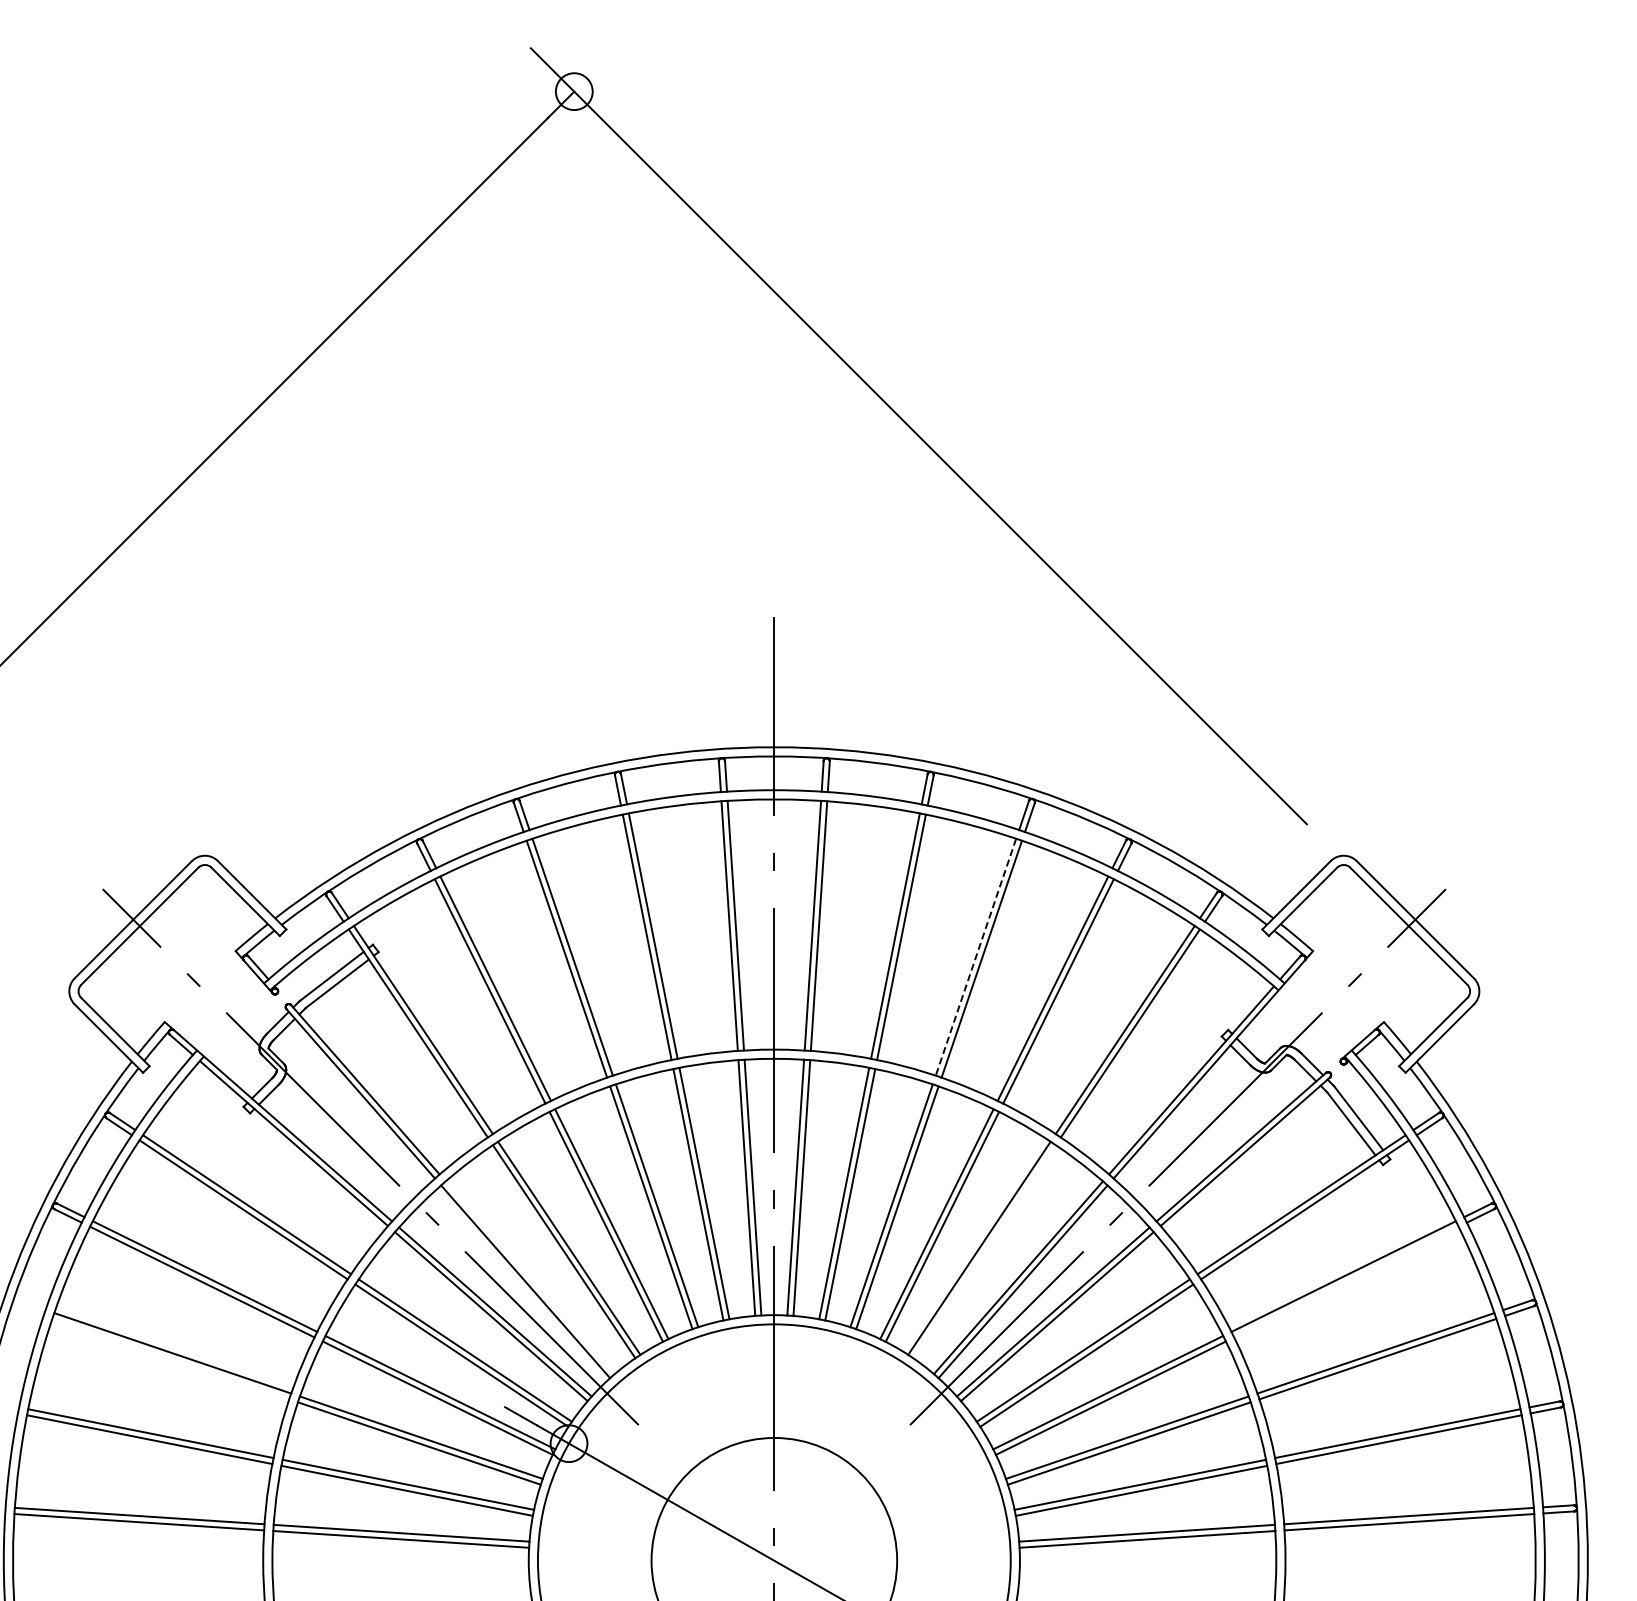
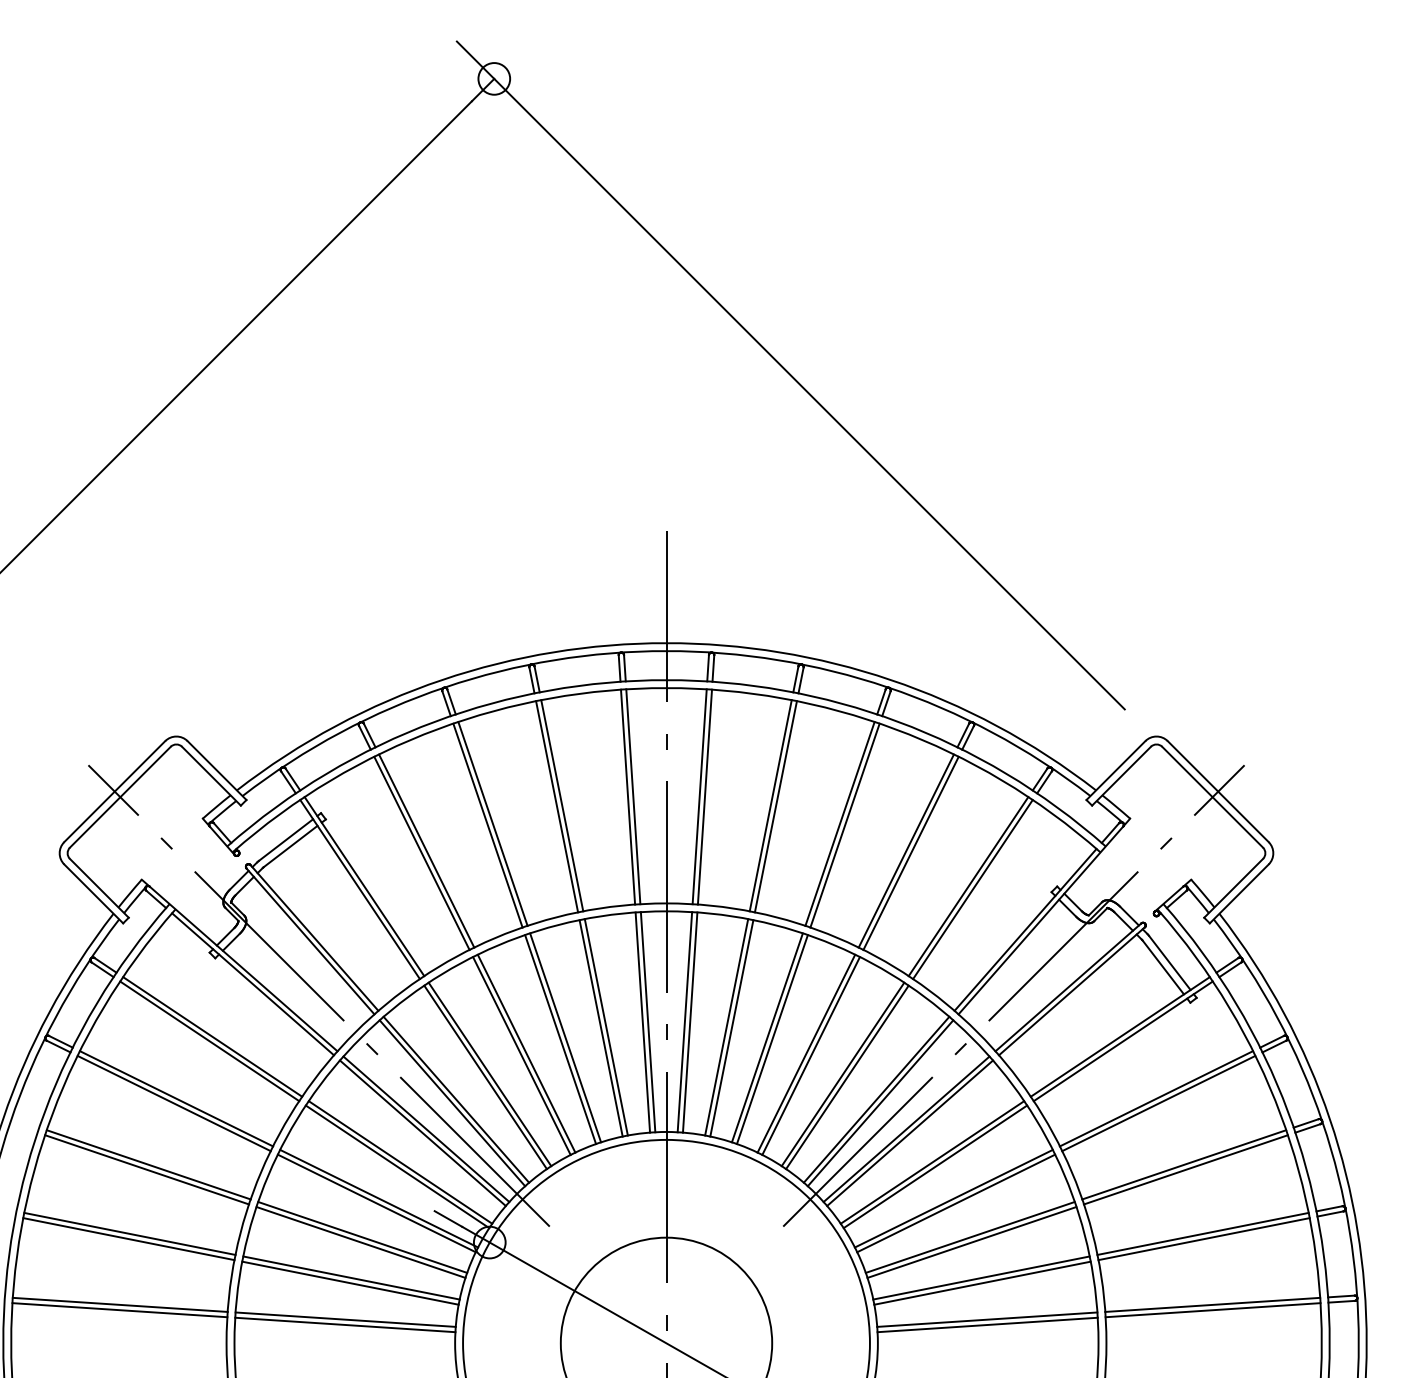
line: (975, 957) -> (839, 824), dashed -> solid
line: (984, 1251) -> (847, 1077), added
line: (529, 1277) -> (455, 1099), added
line: (1346, 1281) -> (1158, 1102), added
line: (170, 1358) -> (146, 1169), added

